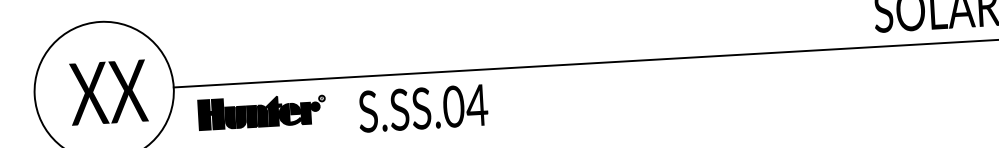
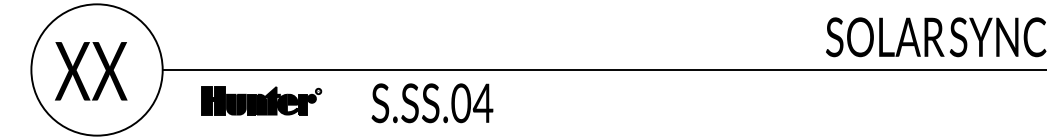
text: (109, 92) -> (91, 71), moved
text: (423, 108) -> (432, 103), moved
part: (262, 111) -> (261, 100), moved

